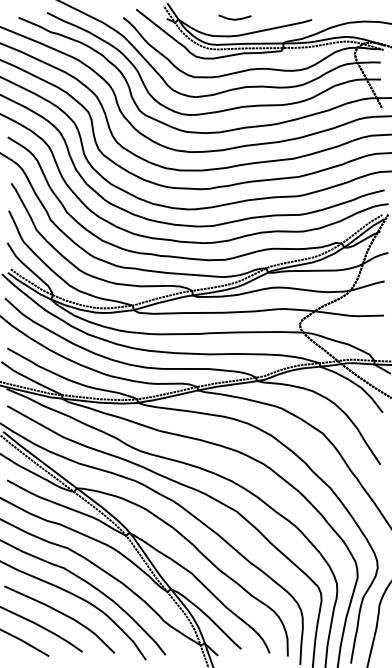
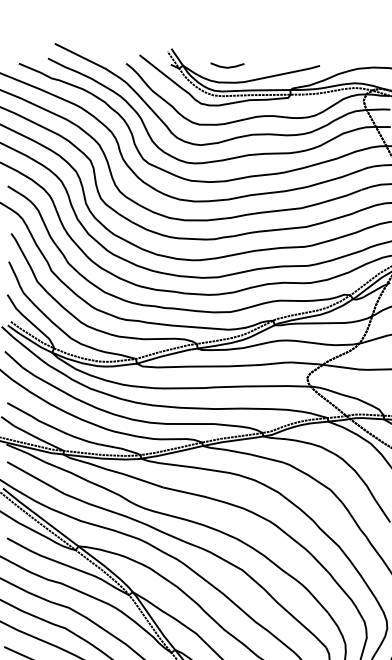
line: (234, 18) -> (227, 66), moved

